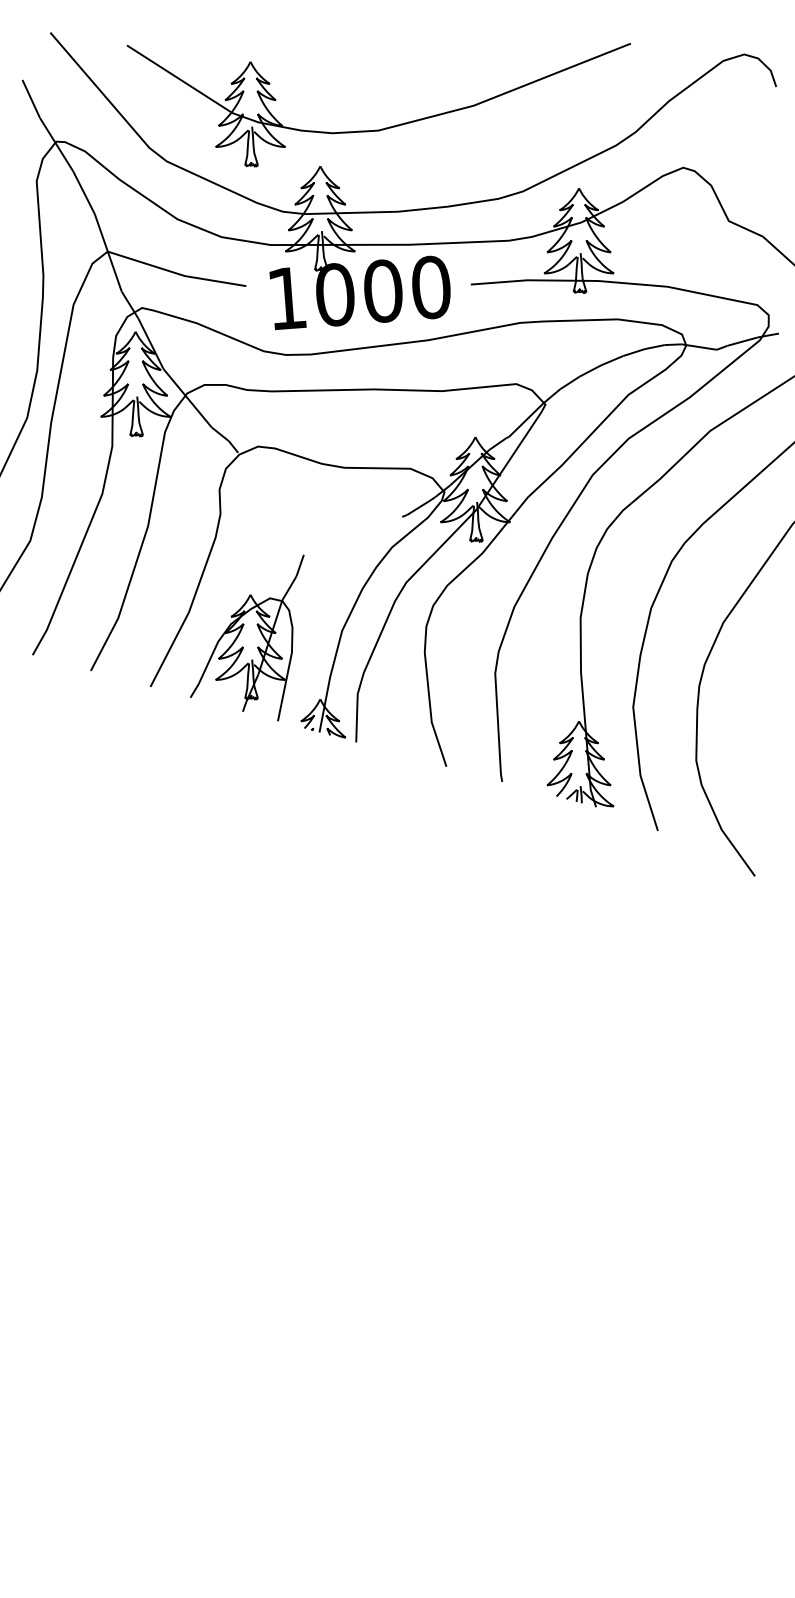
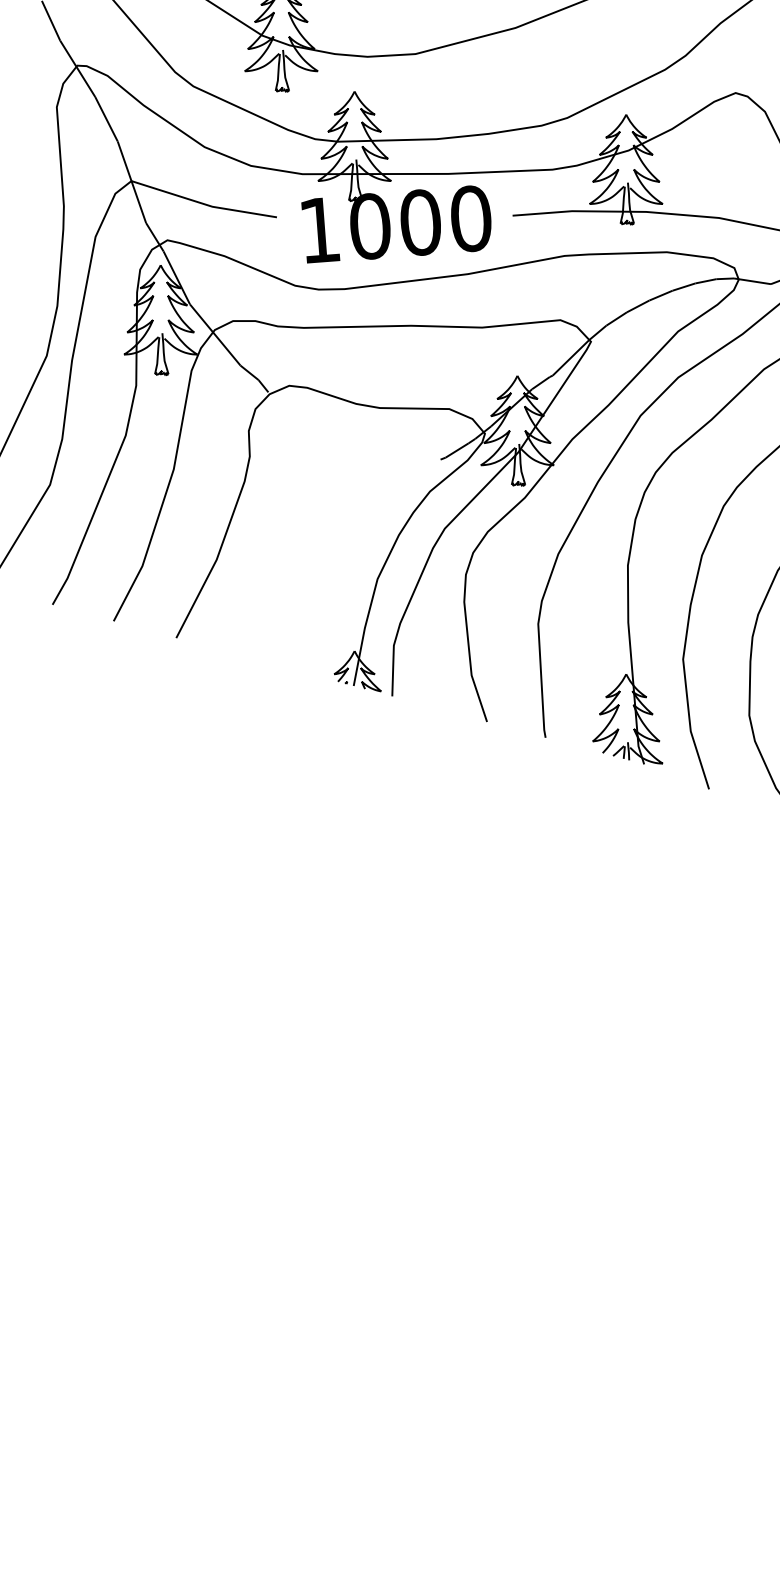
part: (247, 637) -> (278, 586), removed

